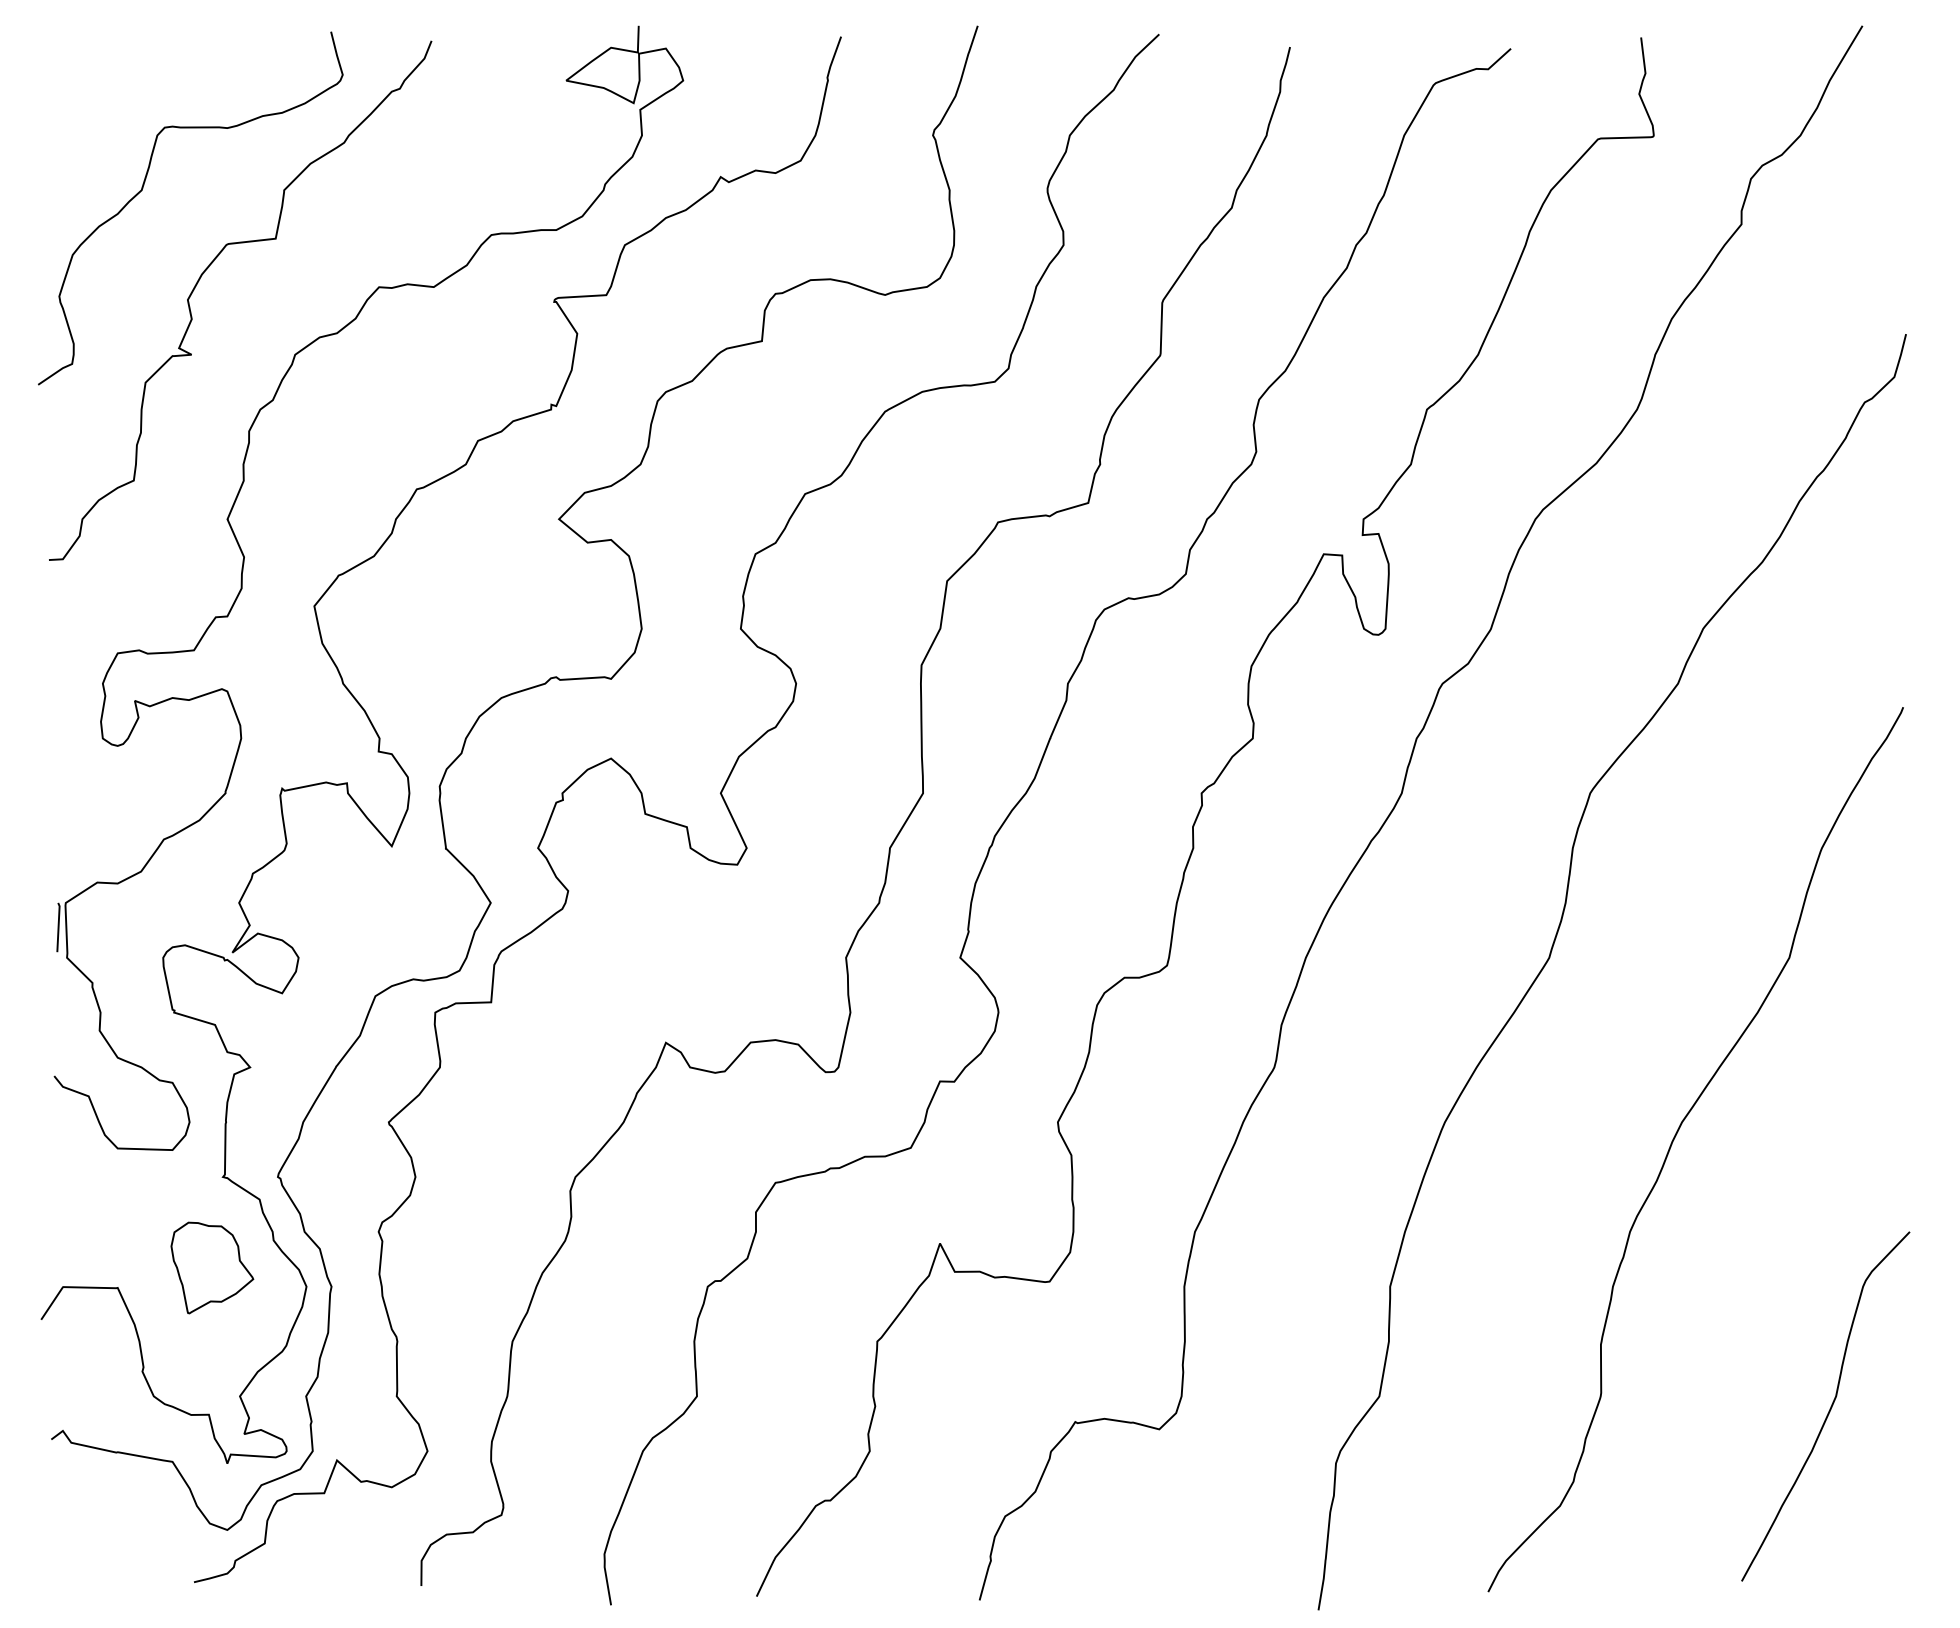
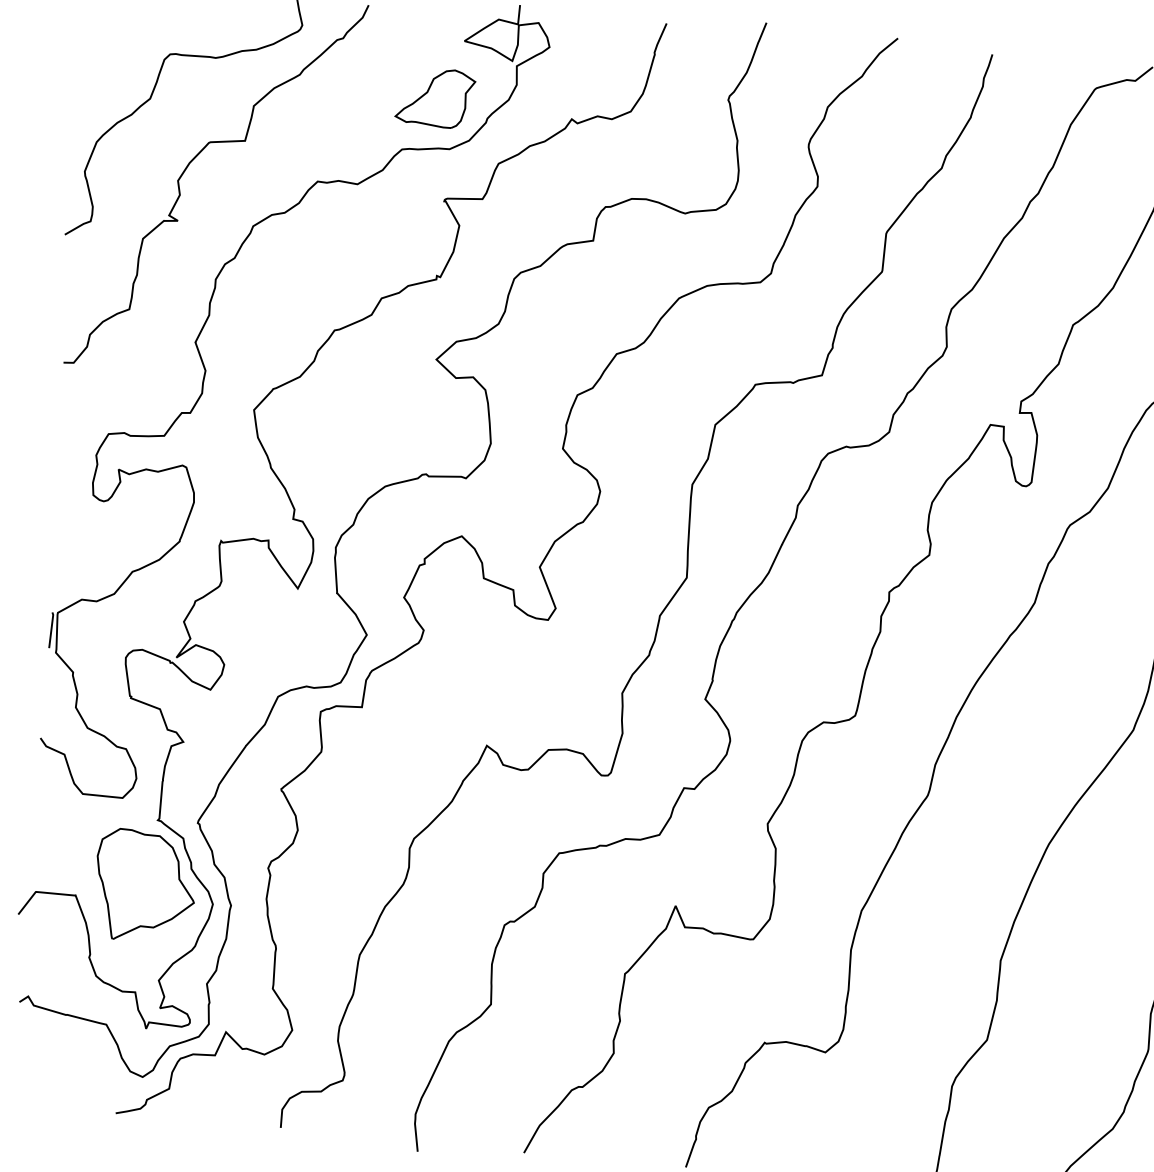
part: (531, 160) -> (435, 97), added
part: (212, 1267) -> (145, 885), size x1.67

